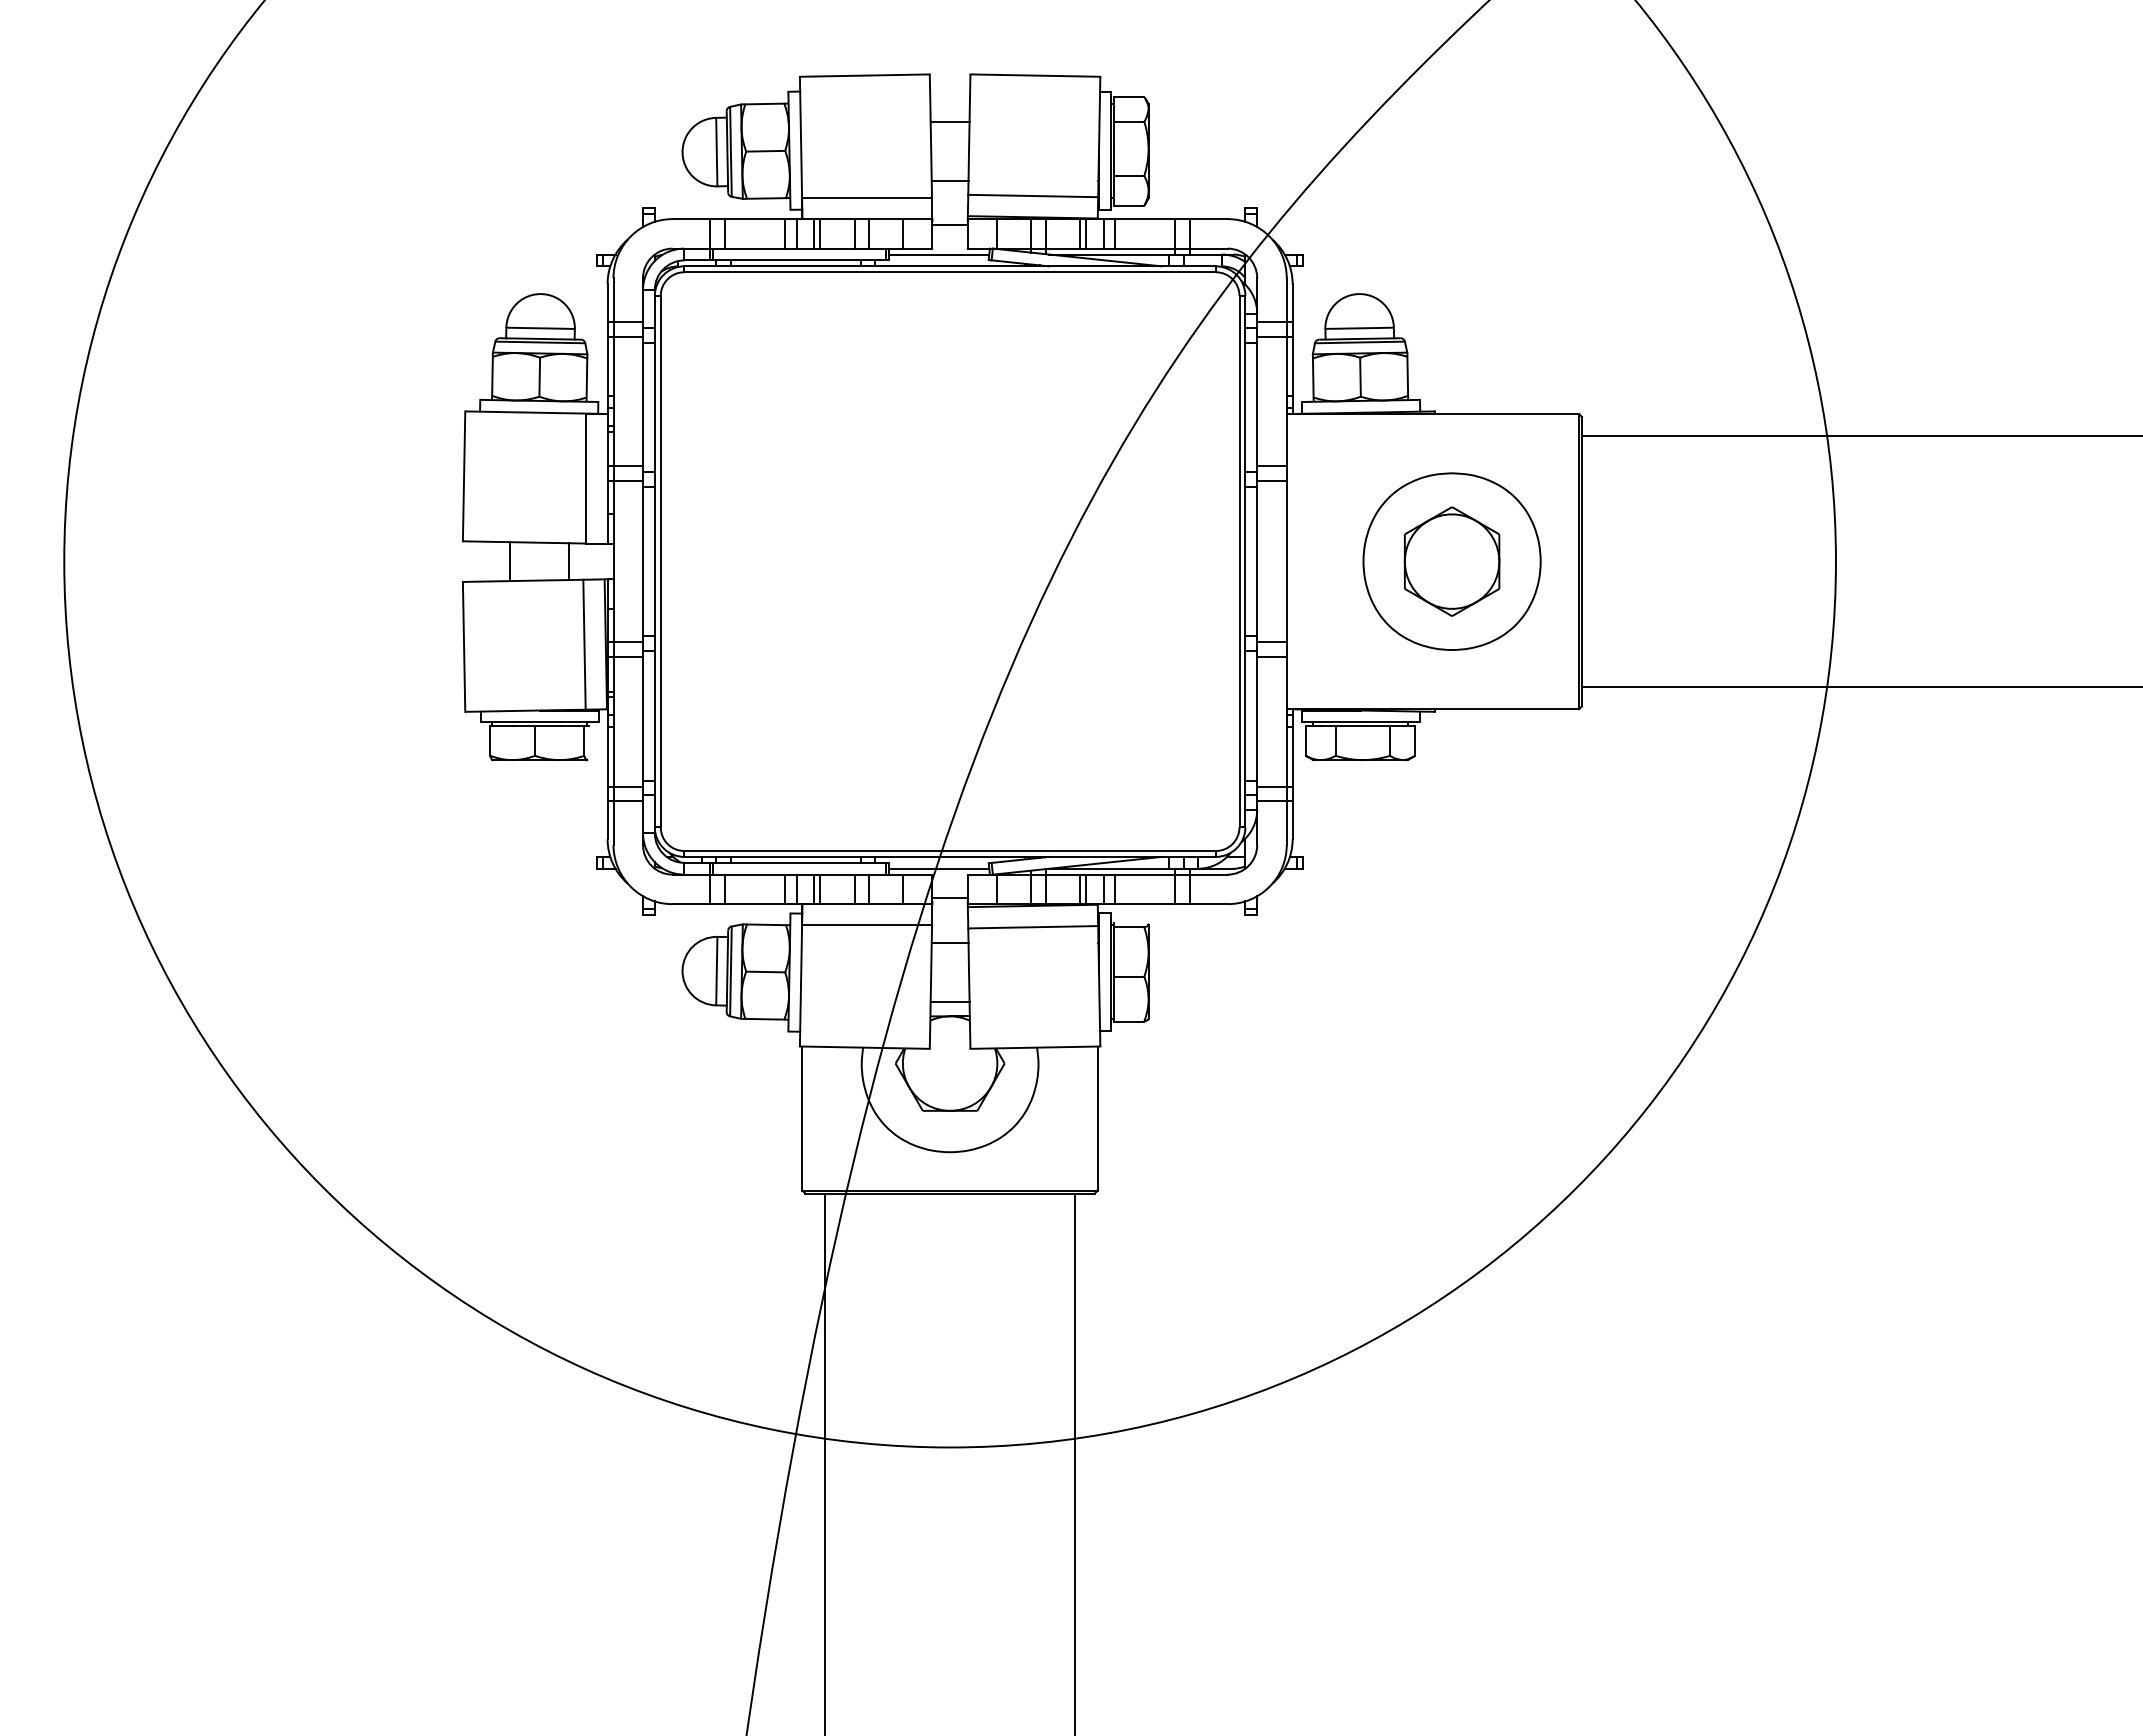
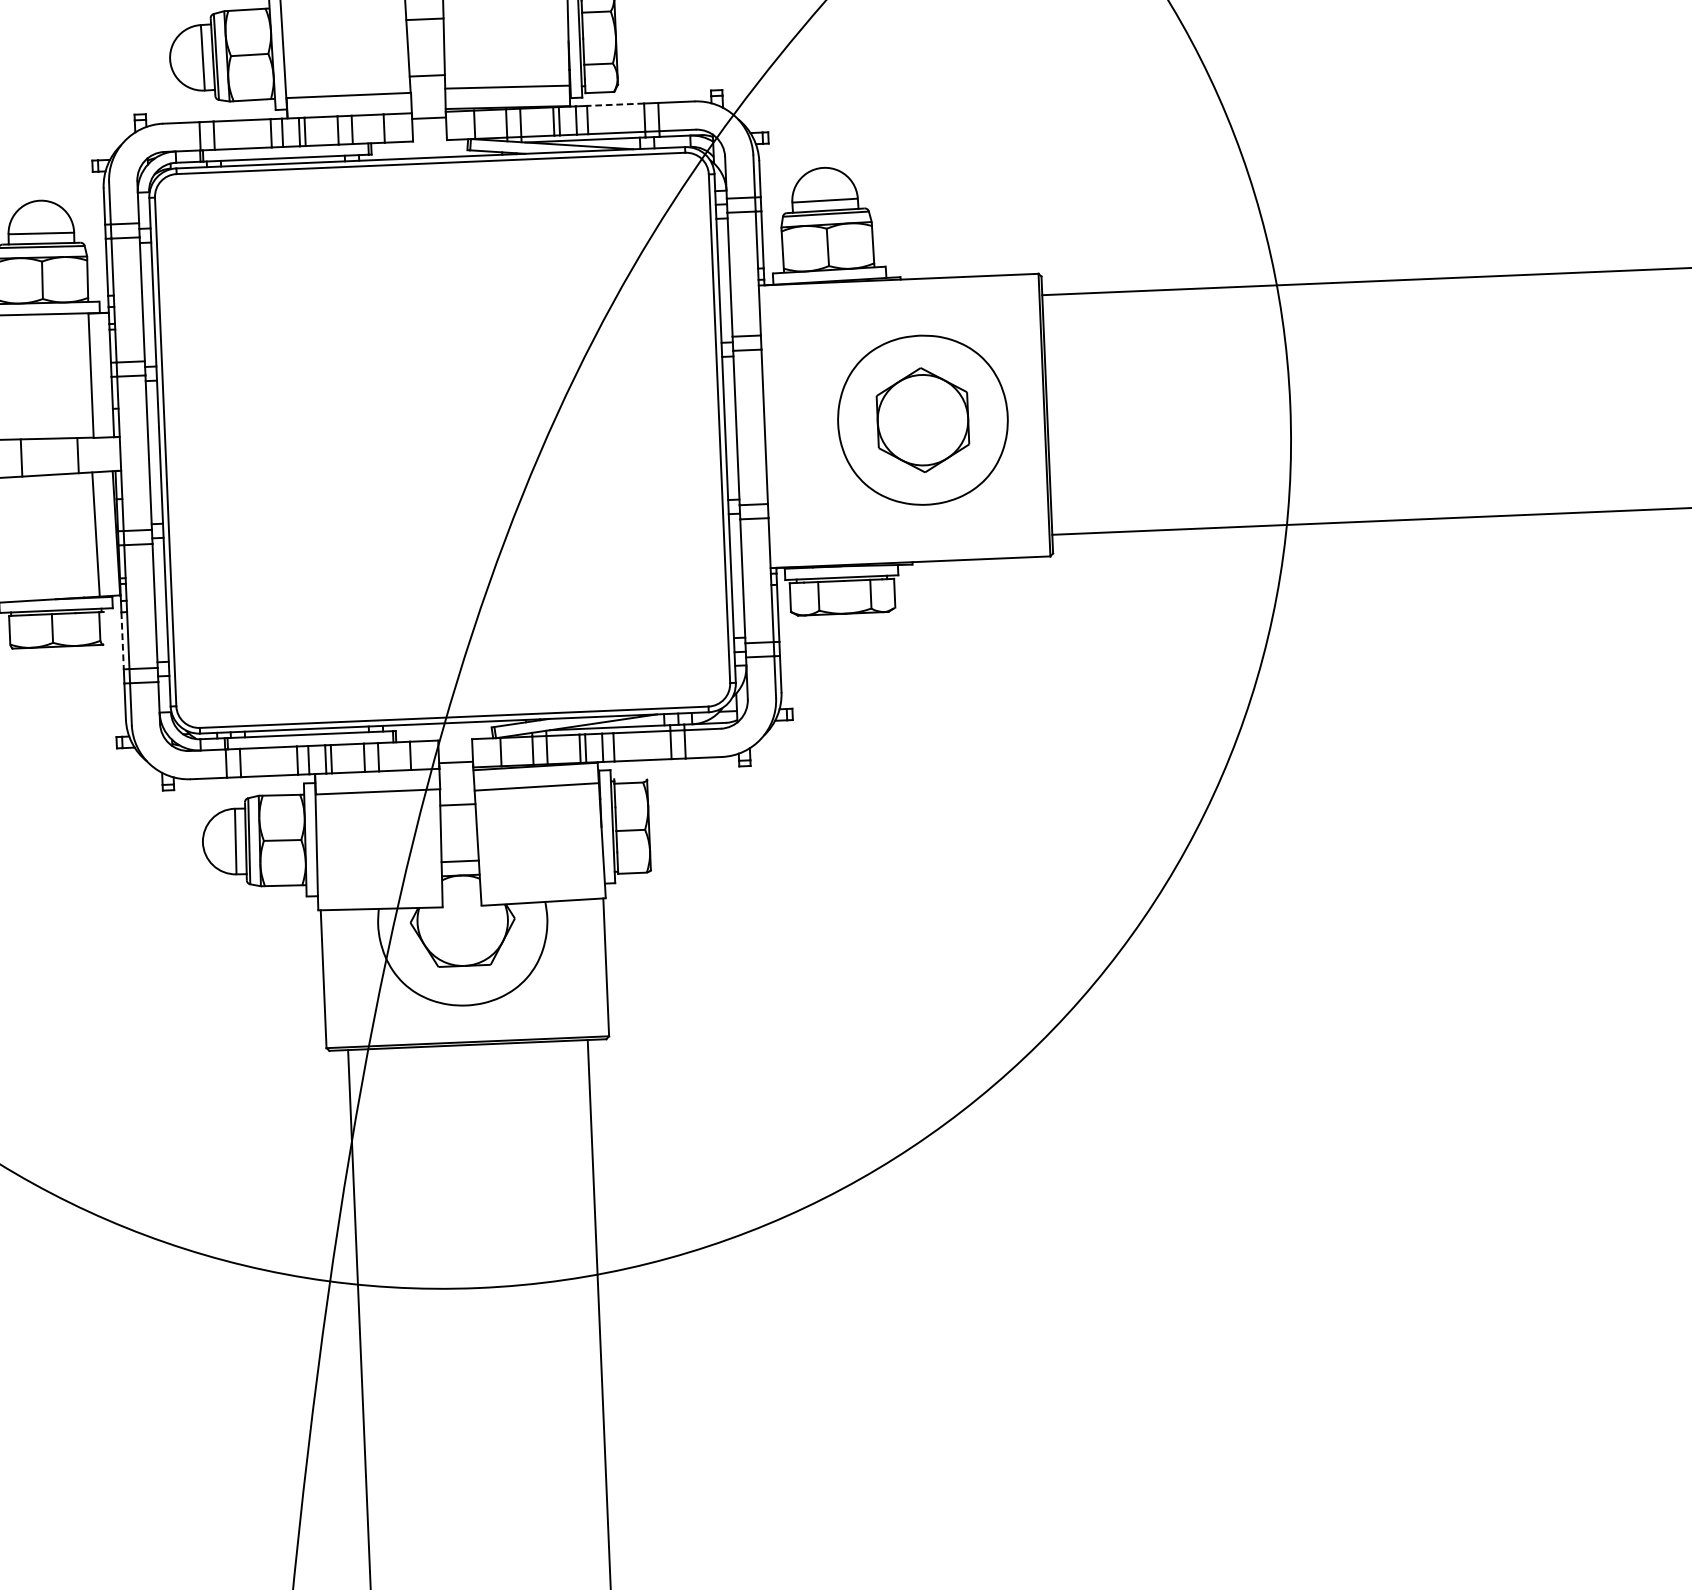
line: (1145, 219) -> (615, 105), solid -> dashed
line: (938, 254) -> (419, 146), removed
line: (607, 756) -> (122, 640), solid -> dashed
line: (938, 868) -> (443, 734), removed

